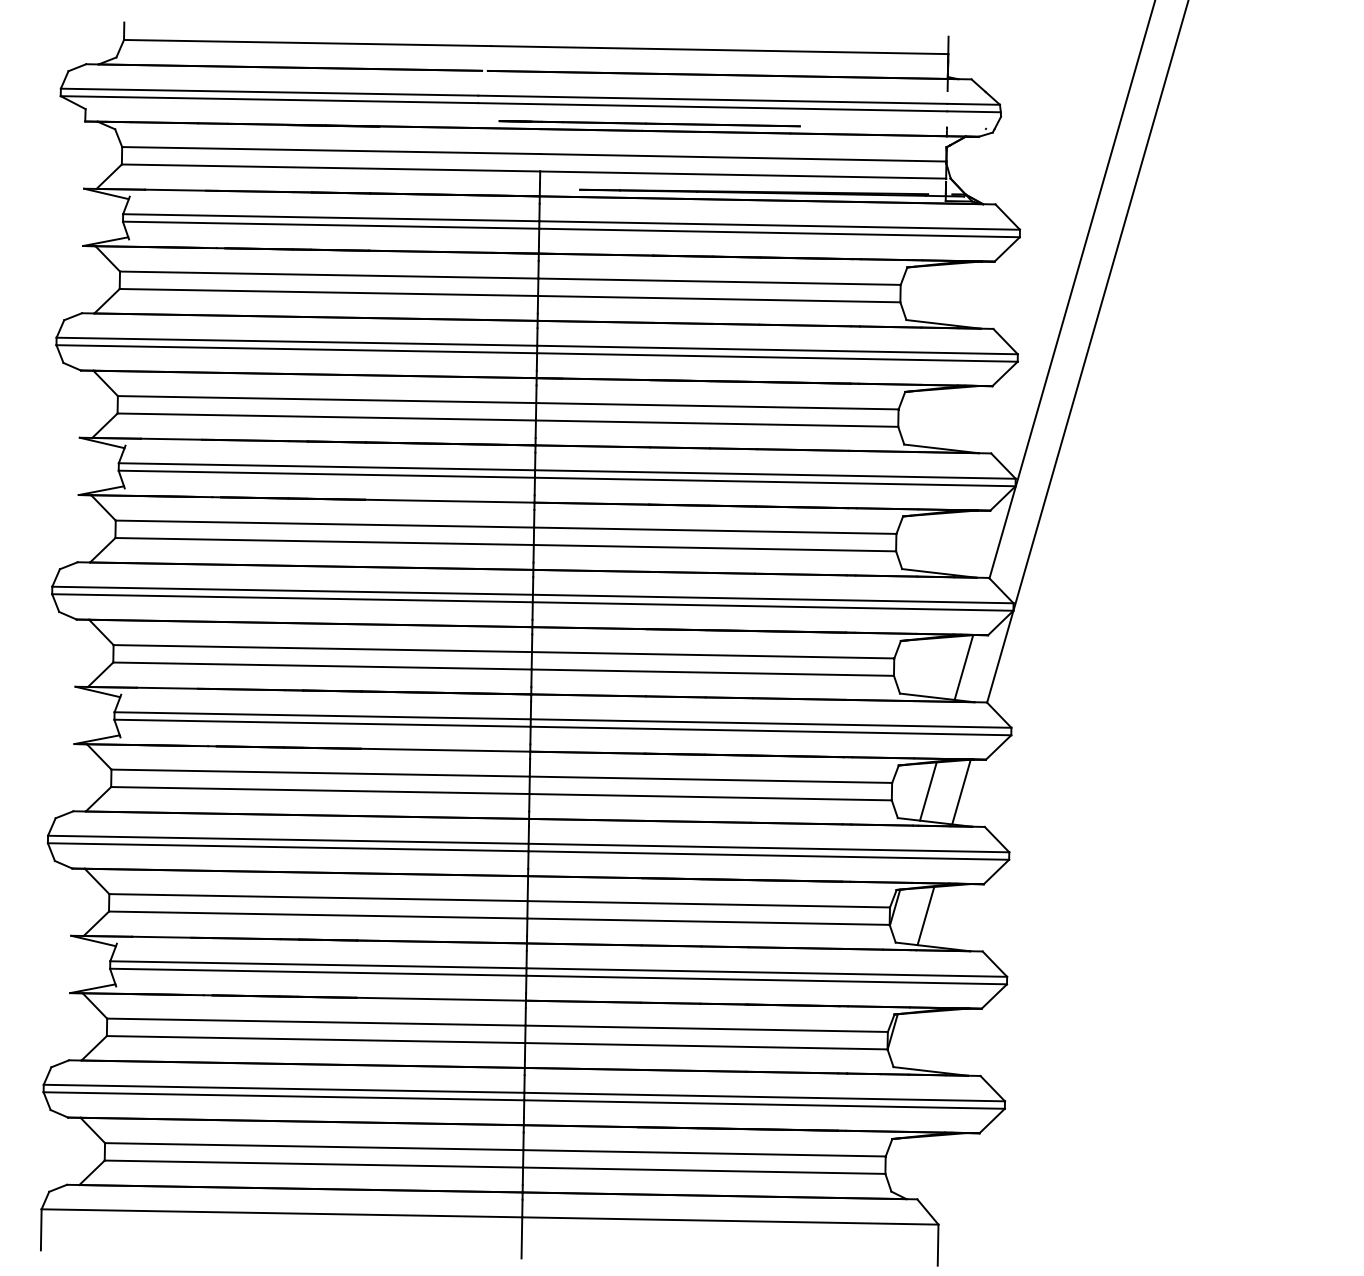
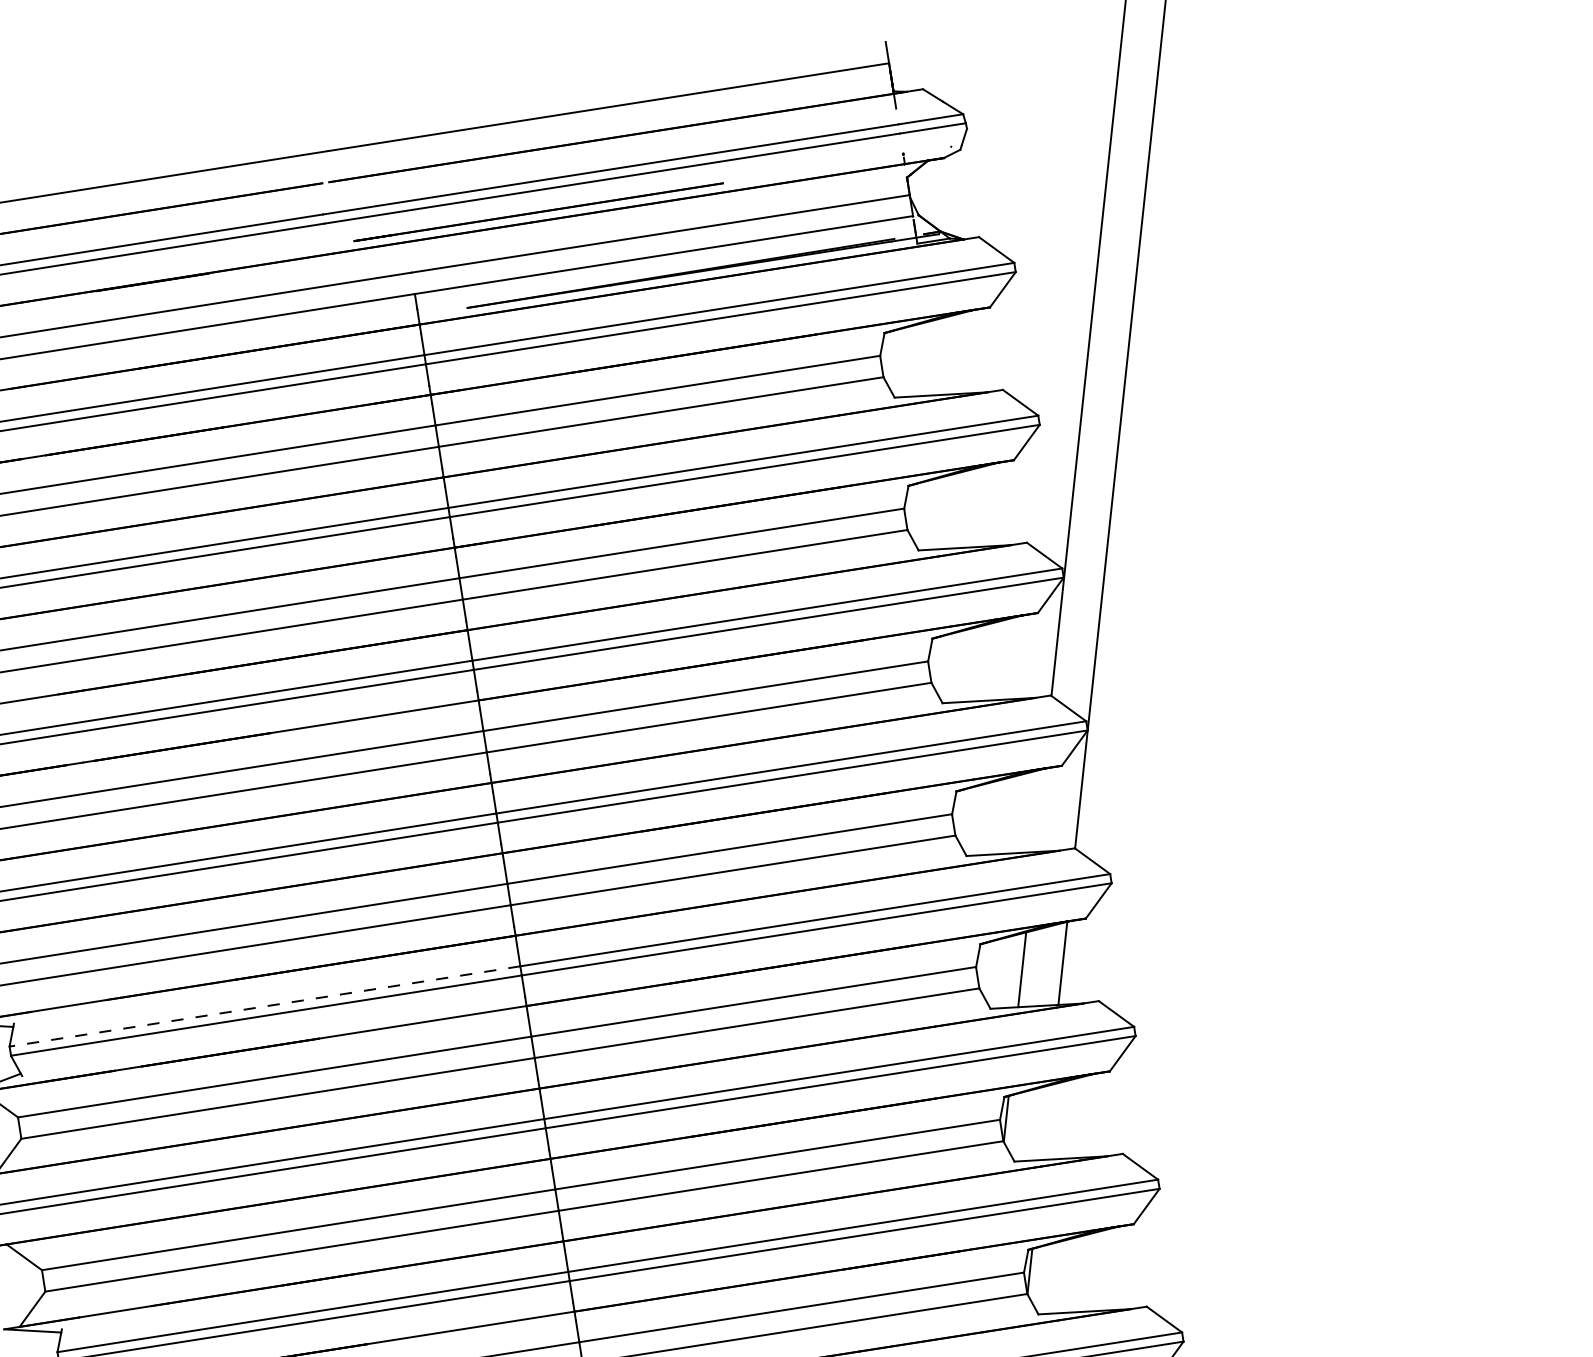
line: (963, 667) -> (1038, 810), removed
line: (322, 715) -> (264, 1006), solid -> dashed
line: (925, 915) -> (1045, 1122), removed

